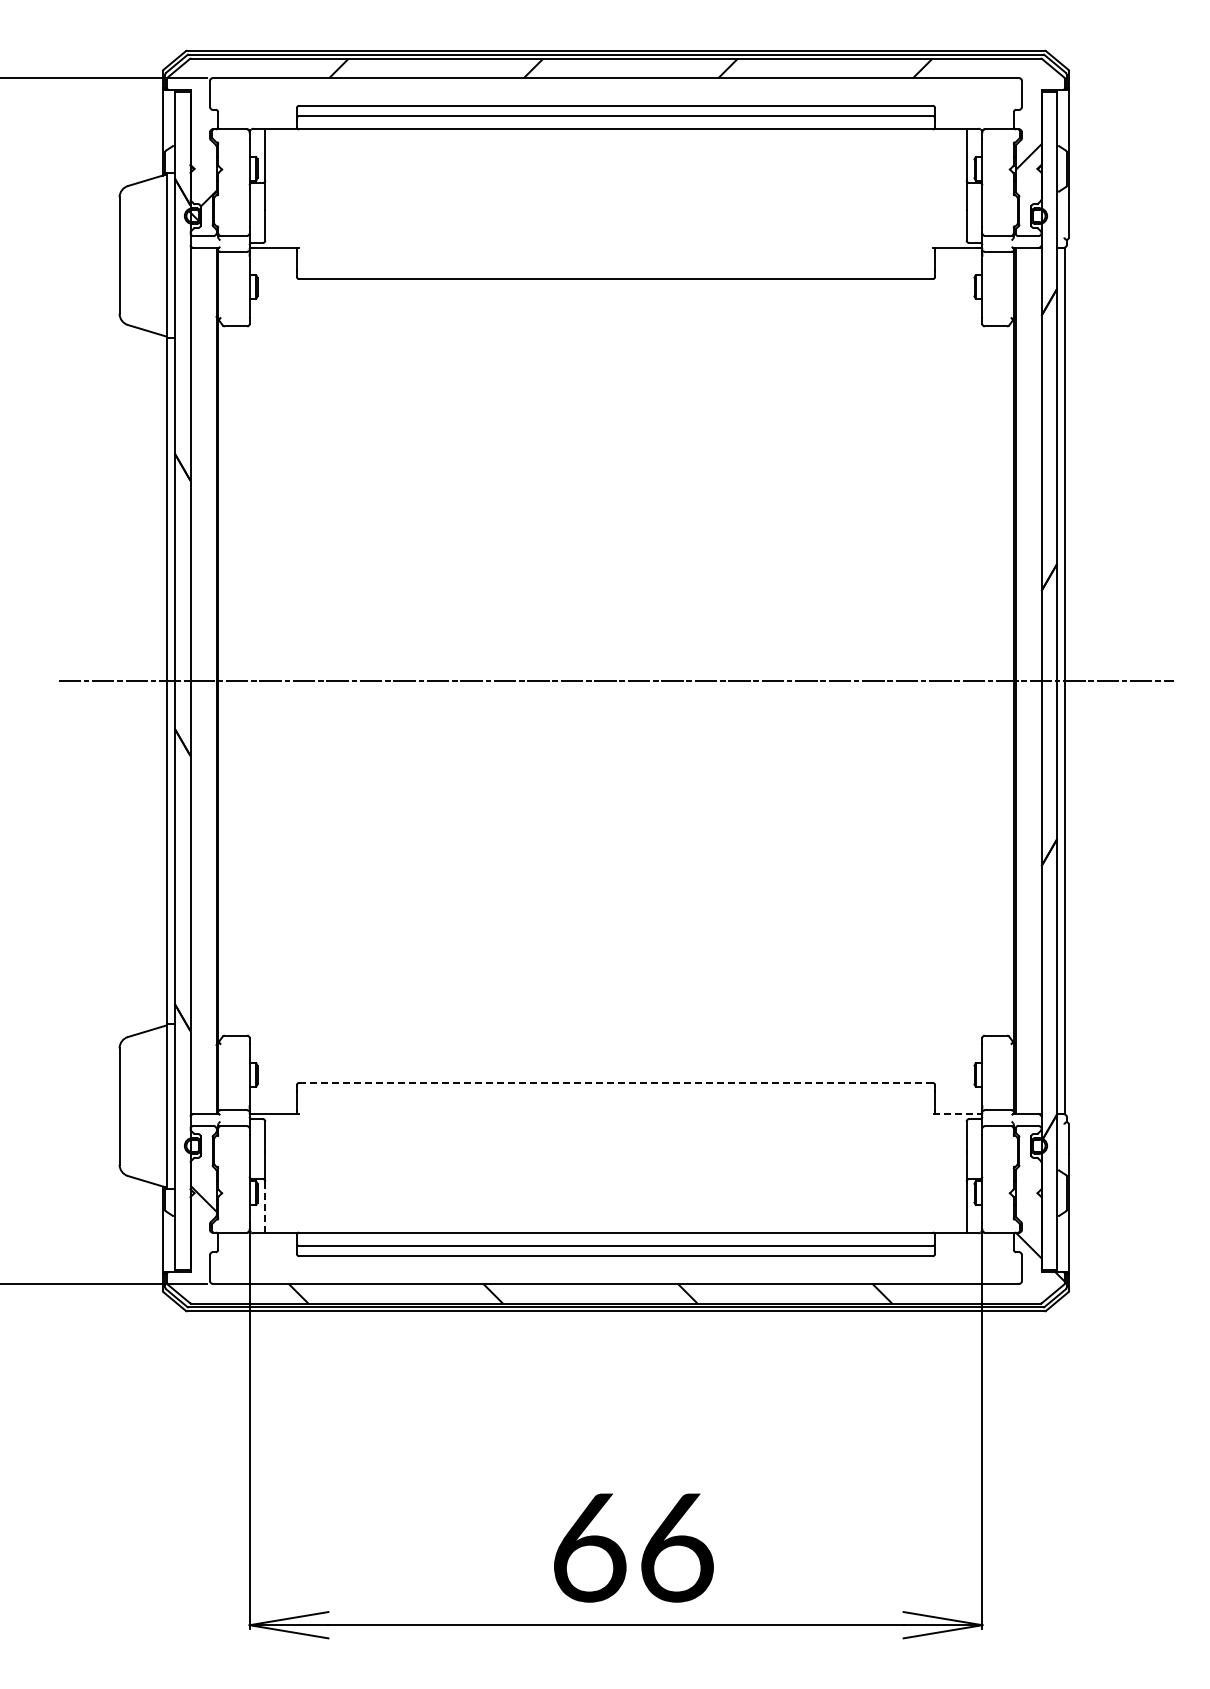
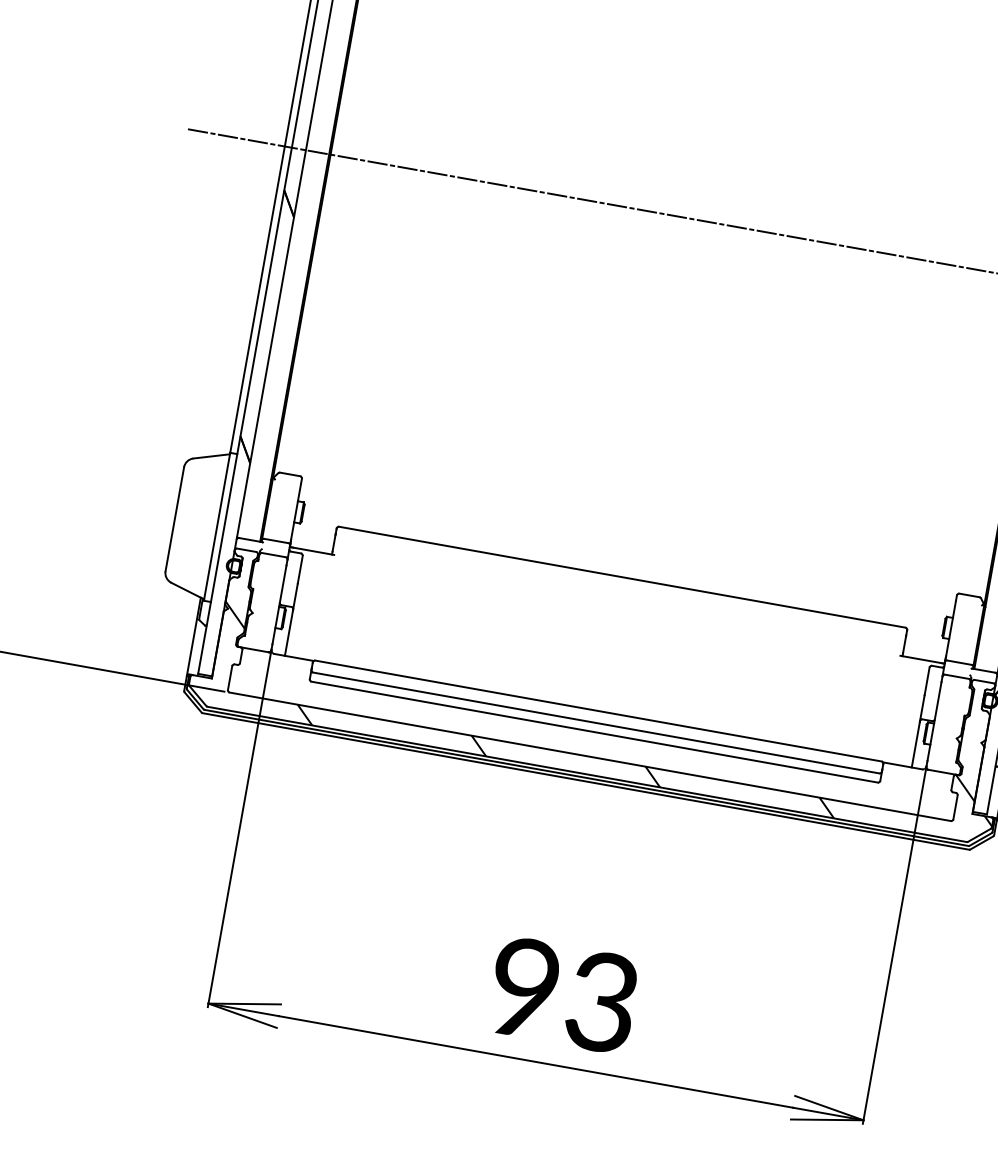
line: (616, 1082) -> (622, 576), dashed -> solid
line: (955, 1114) -> (920, 659), dashed -> solid
line: (265, 1207) -> (289, 632), dashed -> solid
text: (633, 1547) -> (563, 995), 66 -> 93

